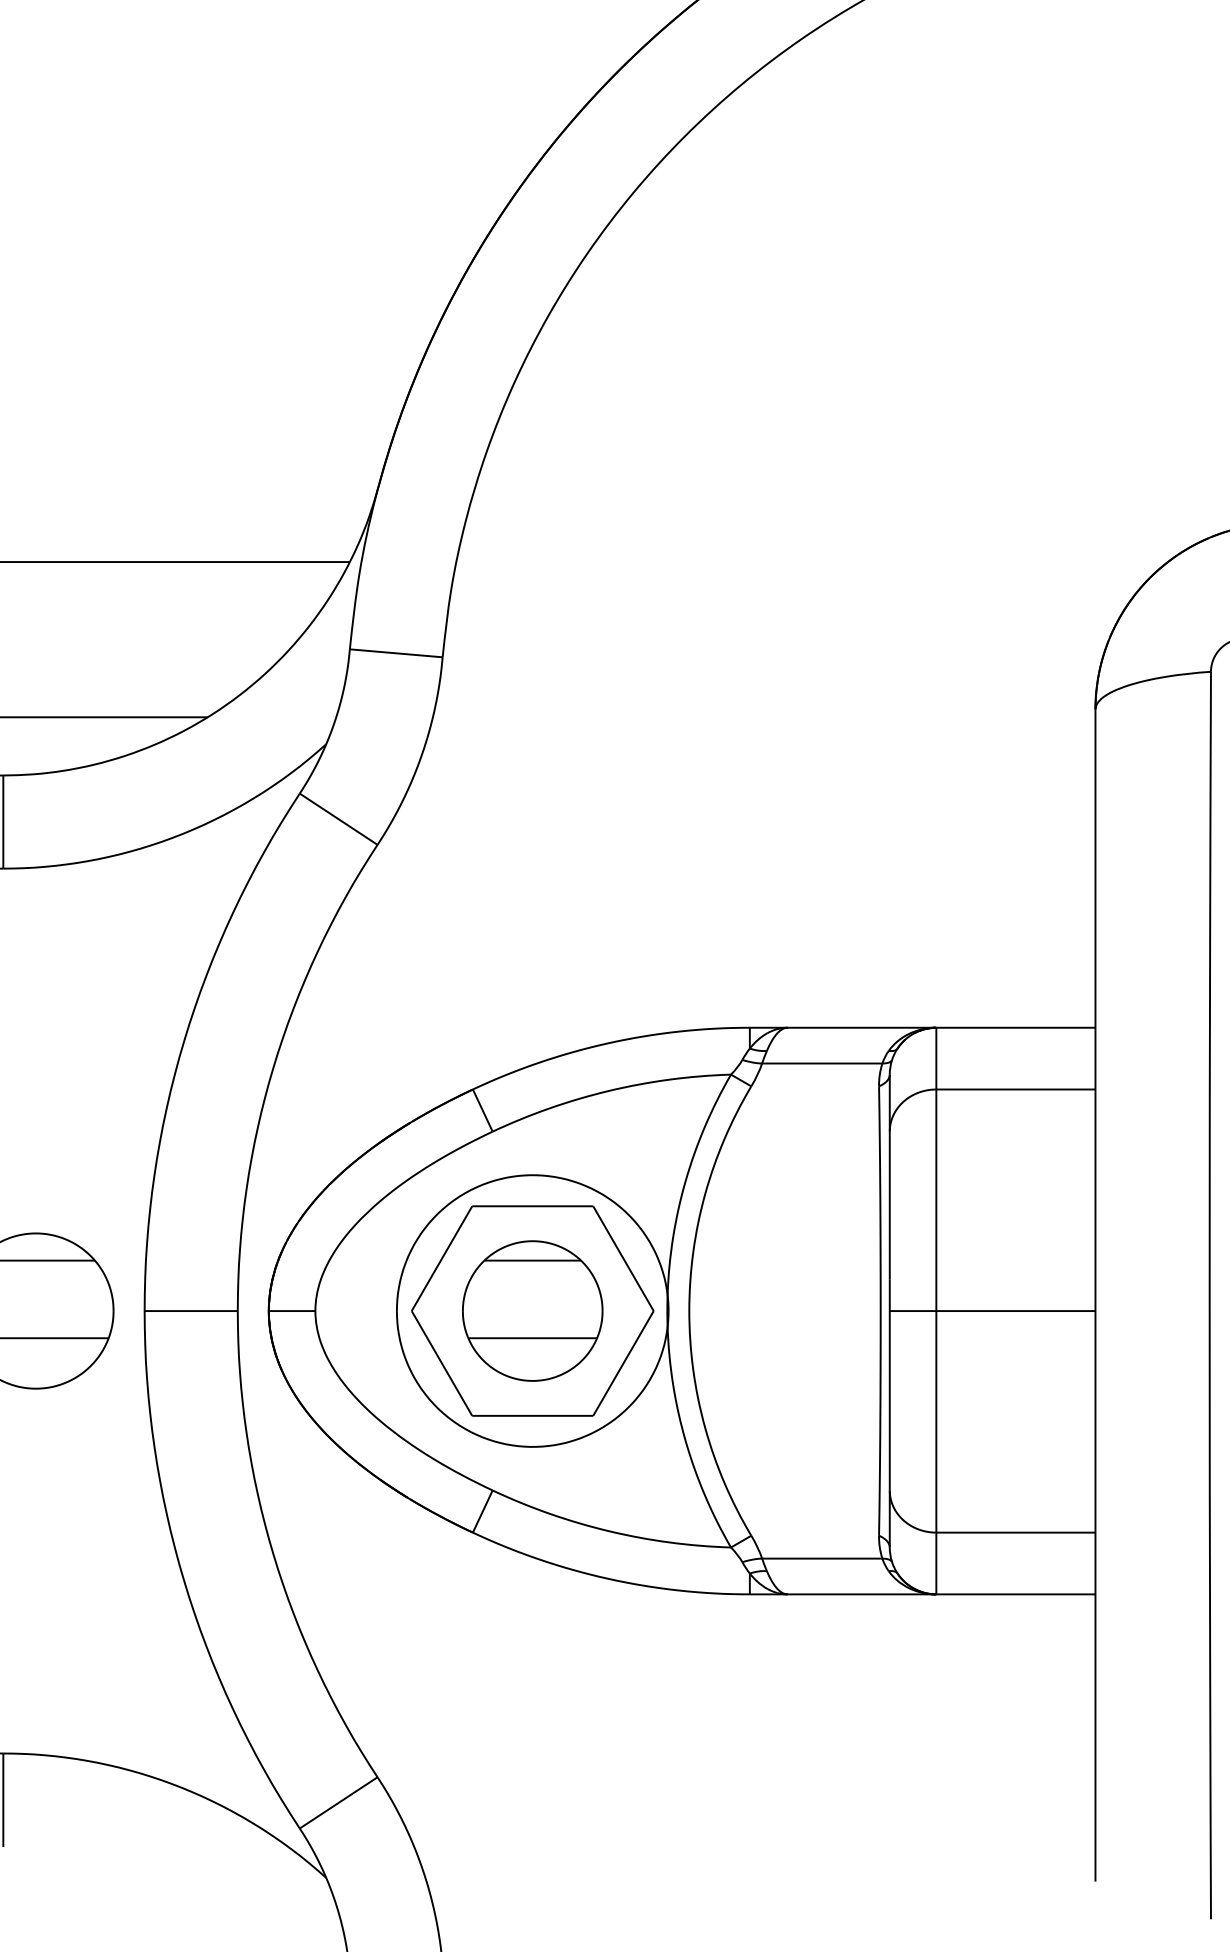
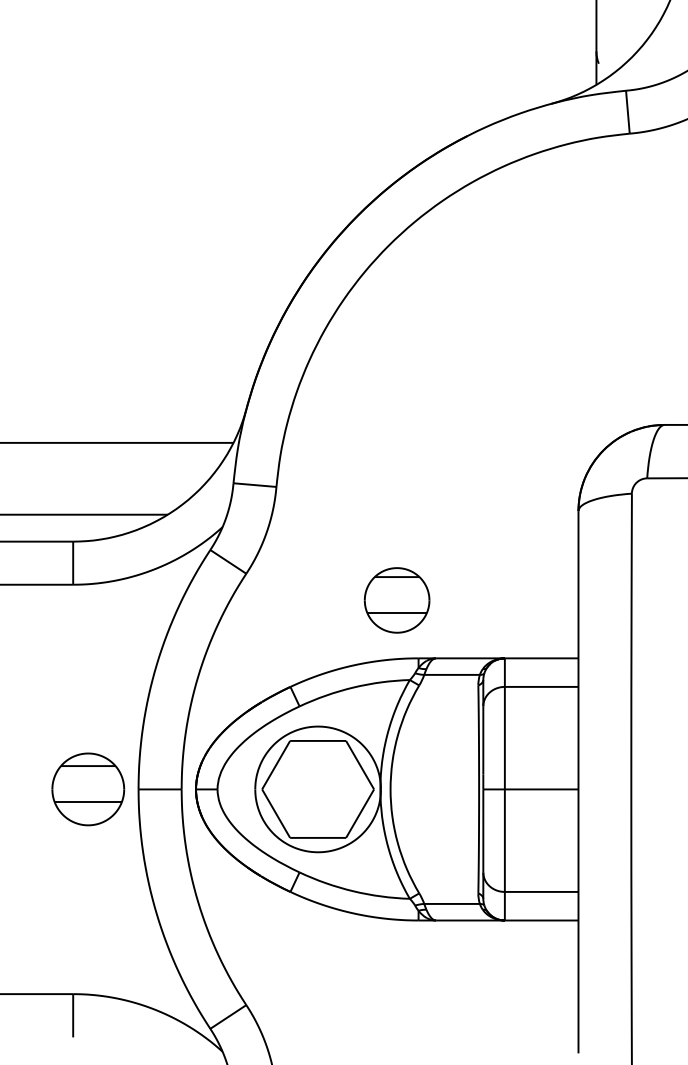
part: (531, 1311) -> (396, 600), moved

